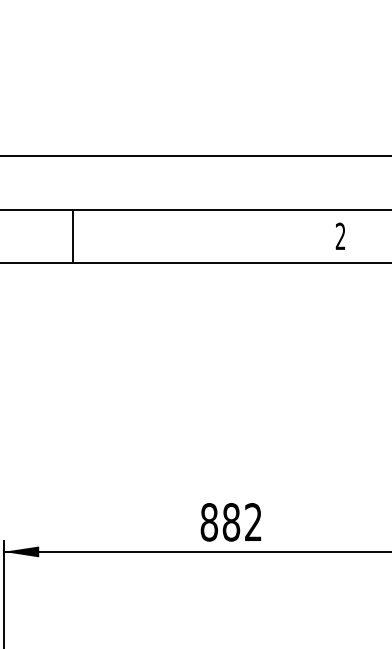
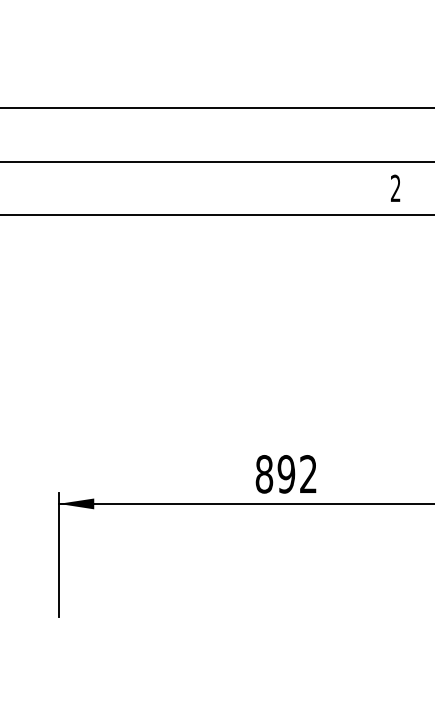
line: (73, 236) -> (128, 188), removed
text: (231, 522) -> (286, 474), 882 -> 892

